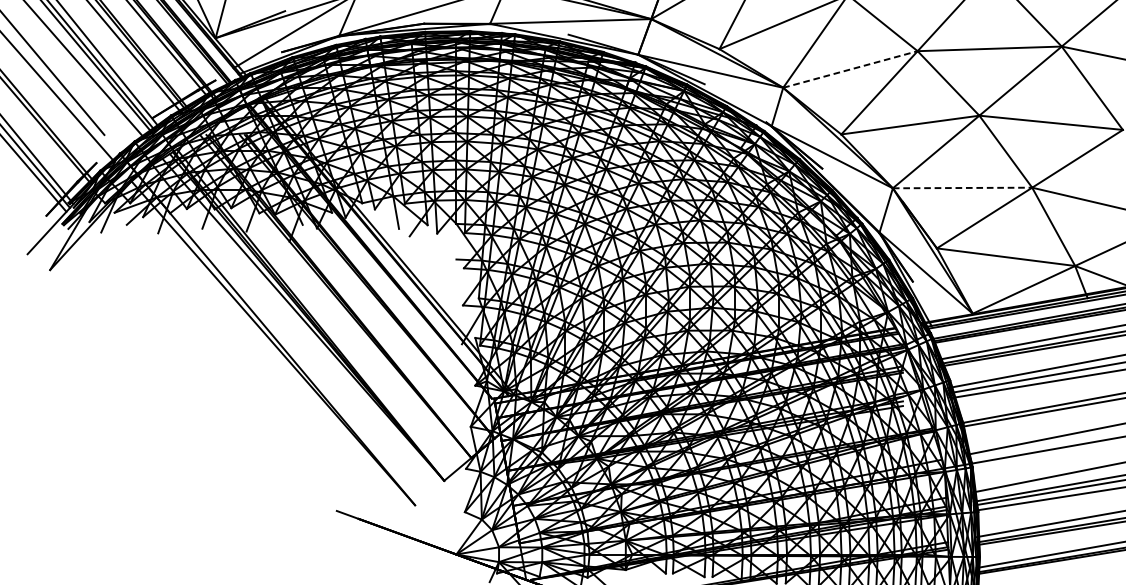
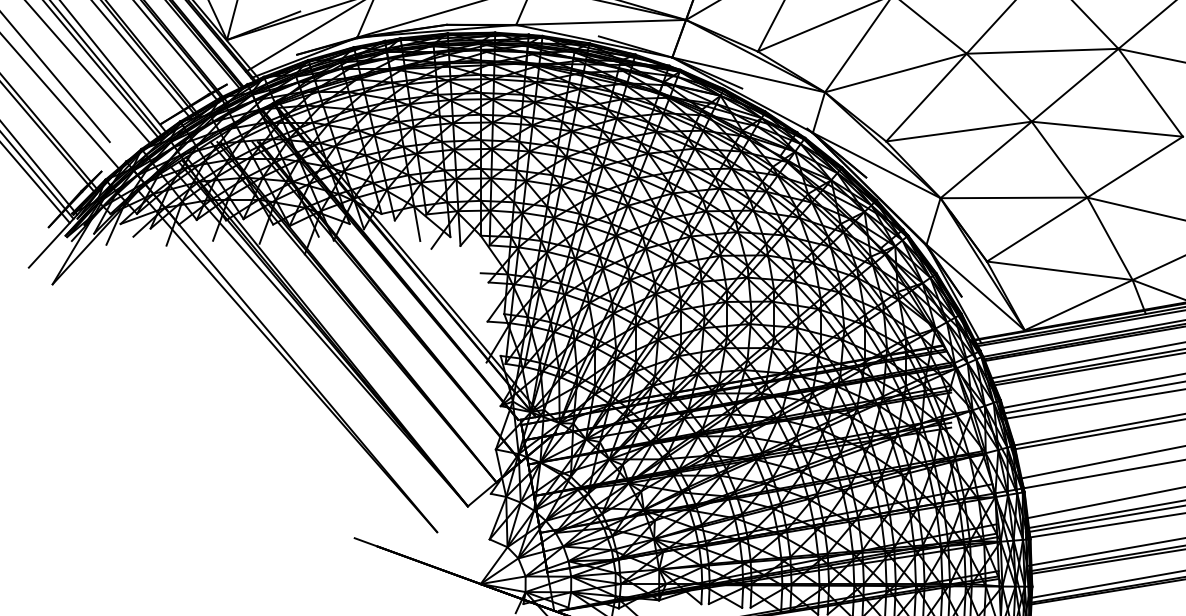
line: (851, 68) -> (896, 72), dashed -> solid
line: (963, 187) -> (1014, 197), dashed -> solid

